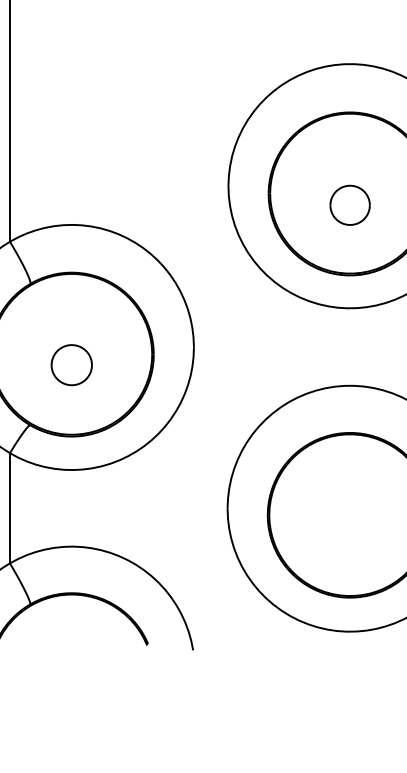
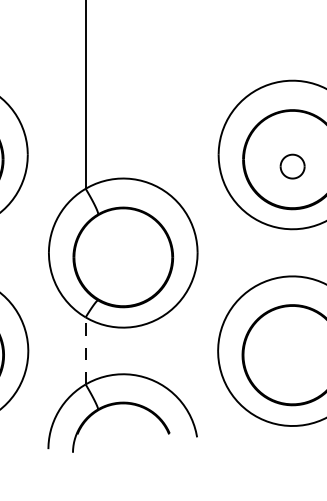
part: (72, 364) -> (123, 263), removed
line: (9, 507) -> (85, 350), solid -> dashed

